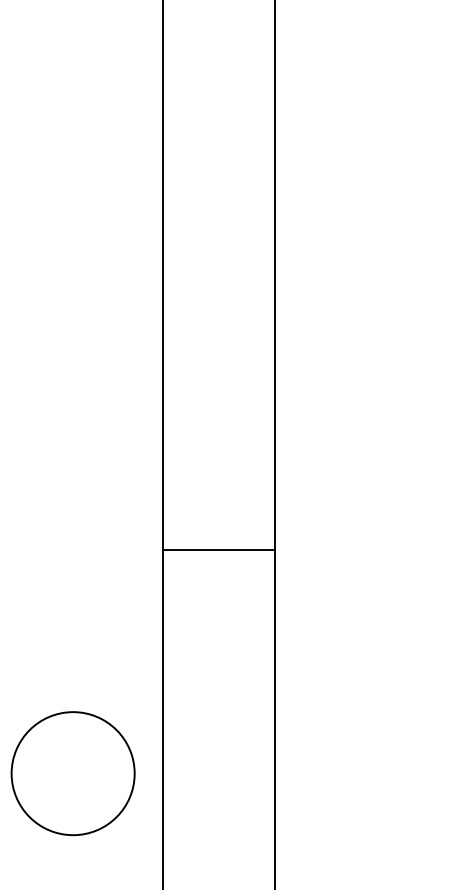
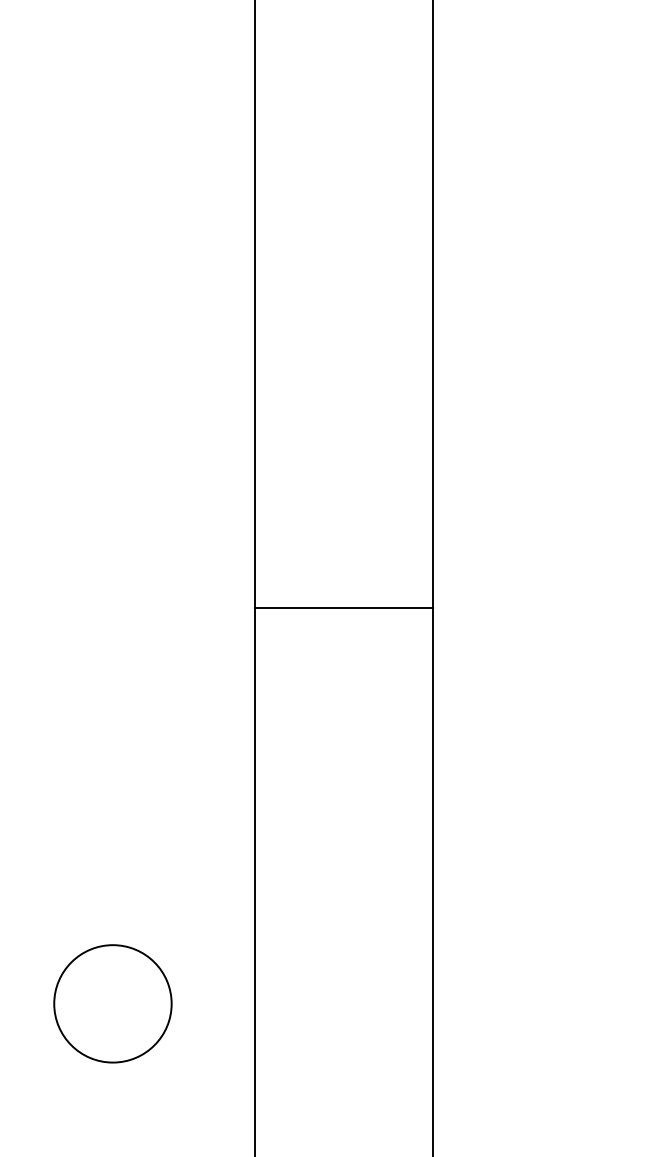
line: (218, 549) -> (344, 607), moved
circle: (72, 773) -> (112, 1003), size x0.6

